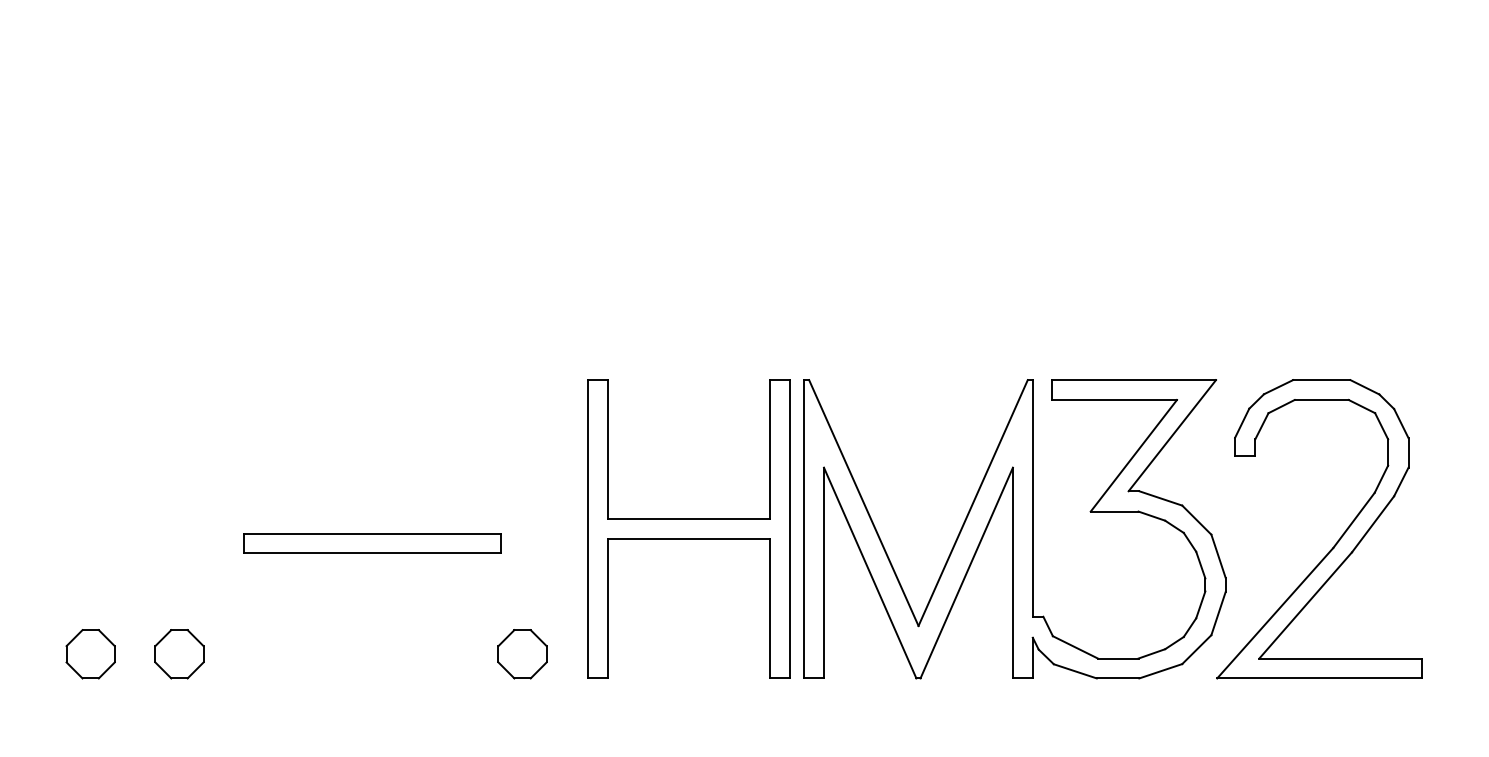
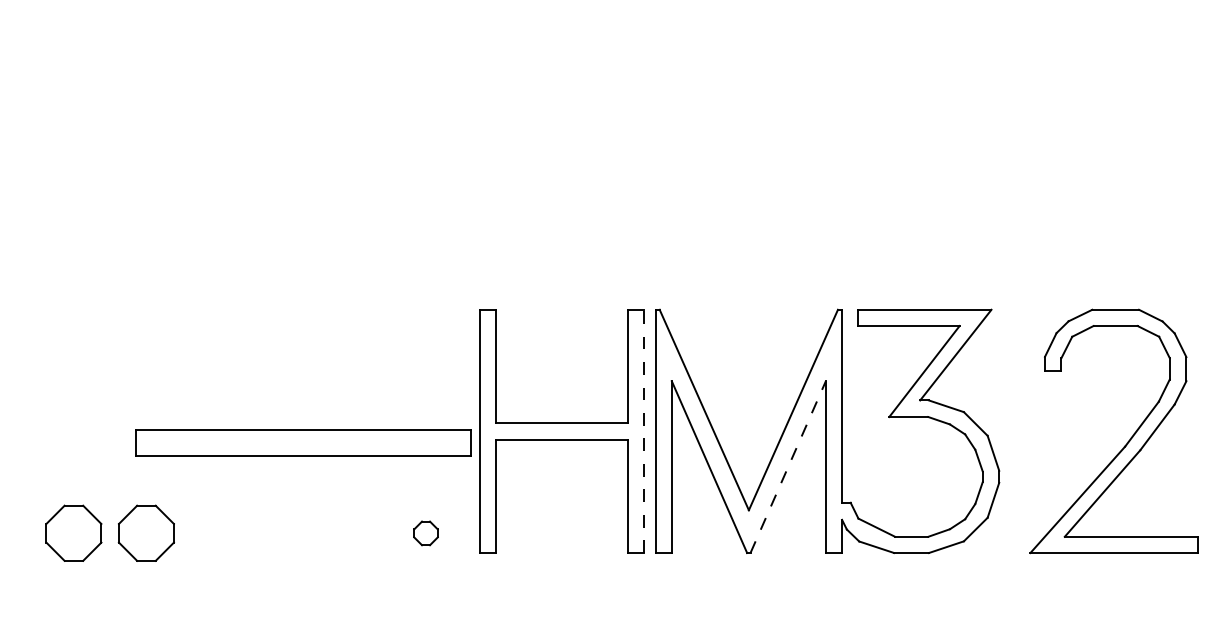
line: (789, 529) -> (643, 431), solid -> dashed
part: (1336, 541) -> (1127, 441), moved
part: (372, 542) -> (303, 442), size x1.6
line: (967, 573) -> (788, 467), solid -> dashed
part: (90, 654) -> (73, 533), size x1.4
part: (178, 654) -> (145, 533), size x1.4
part: (521, 654) -> (425, 533), size x0.6

